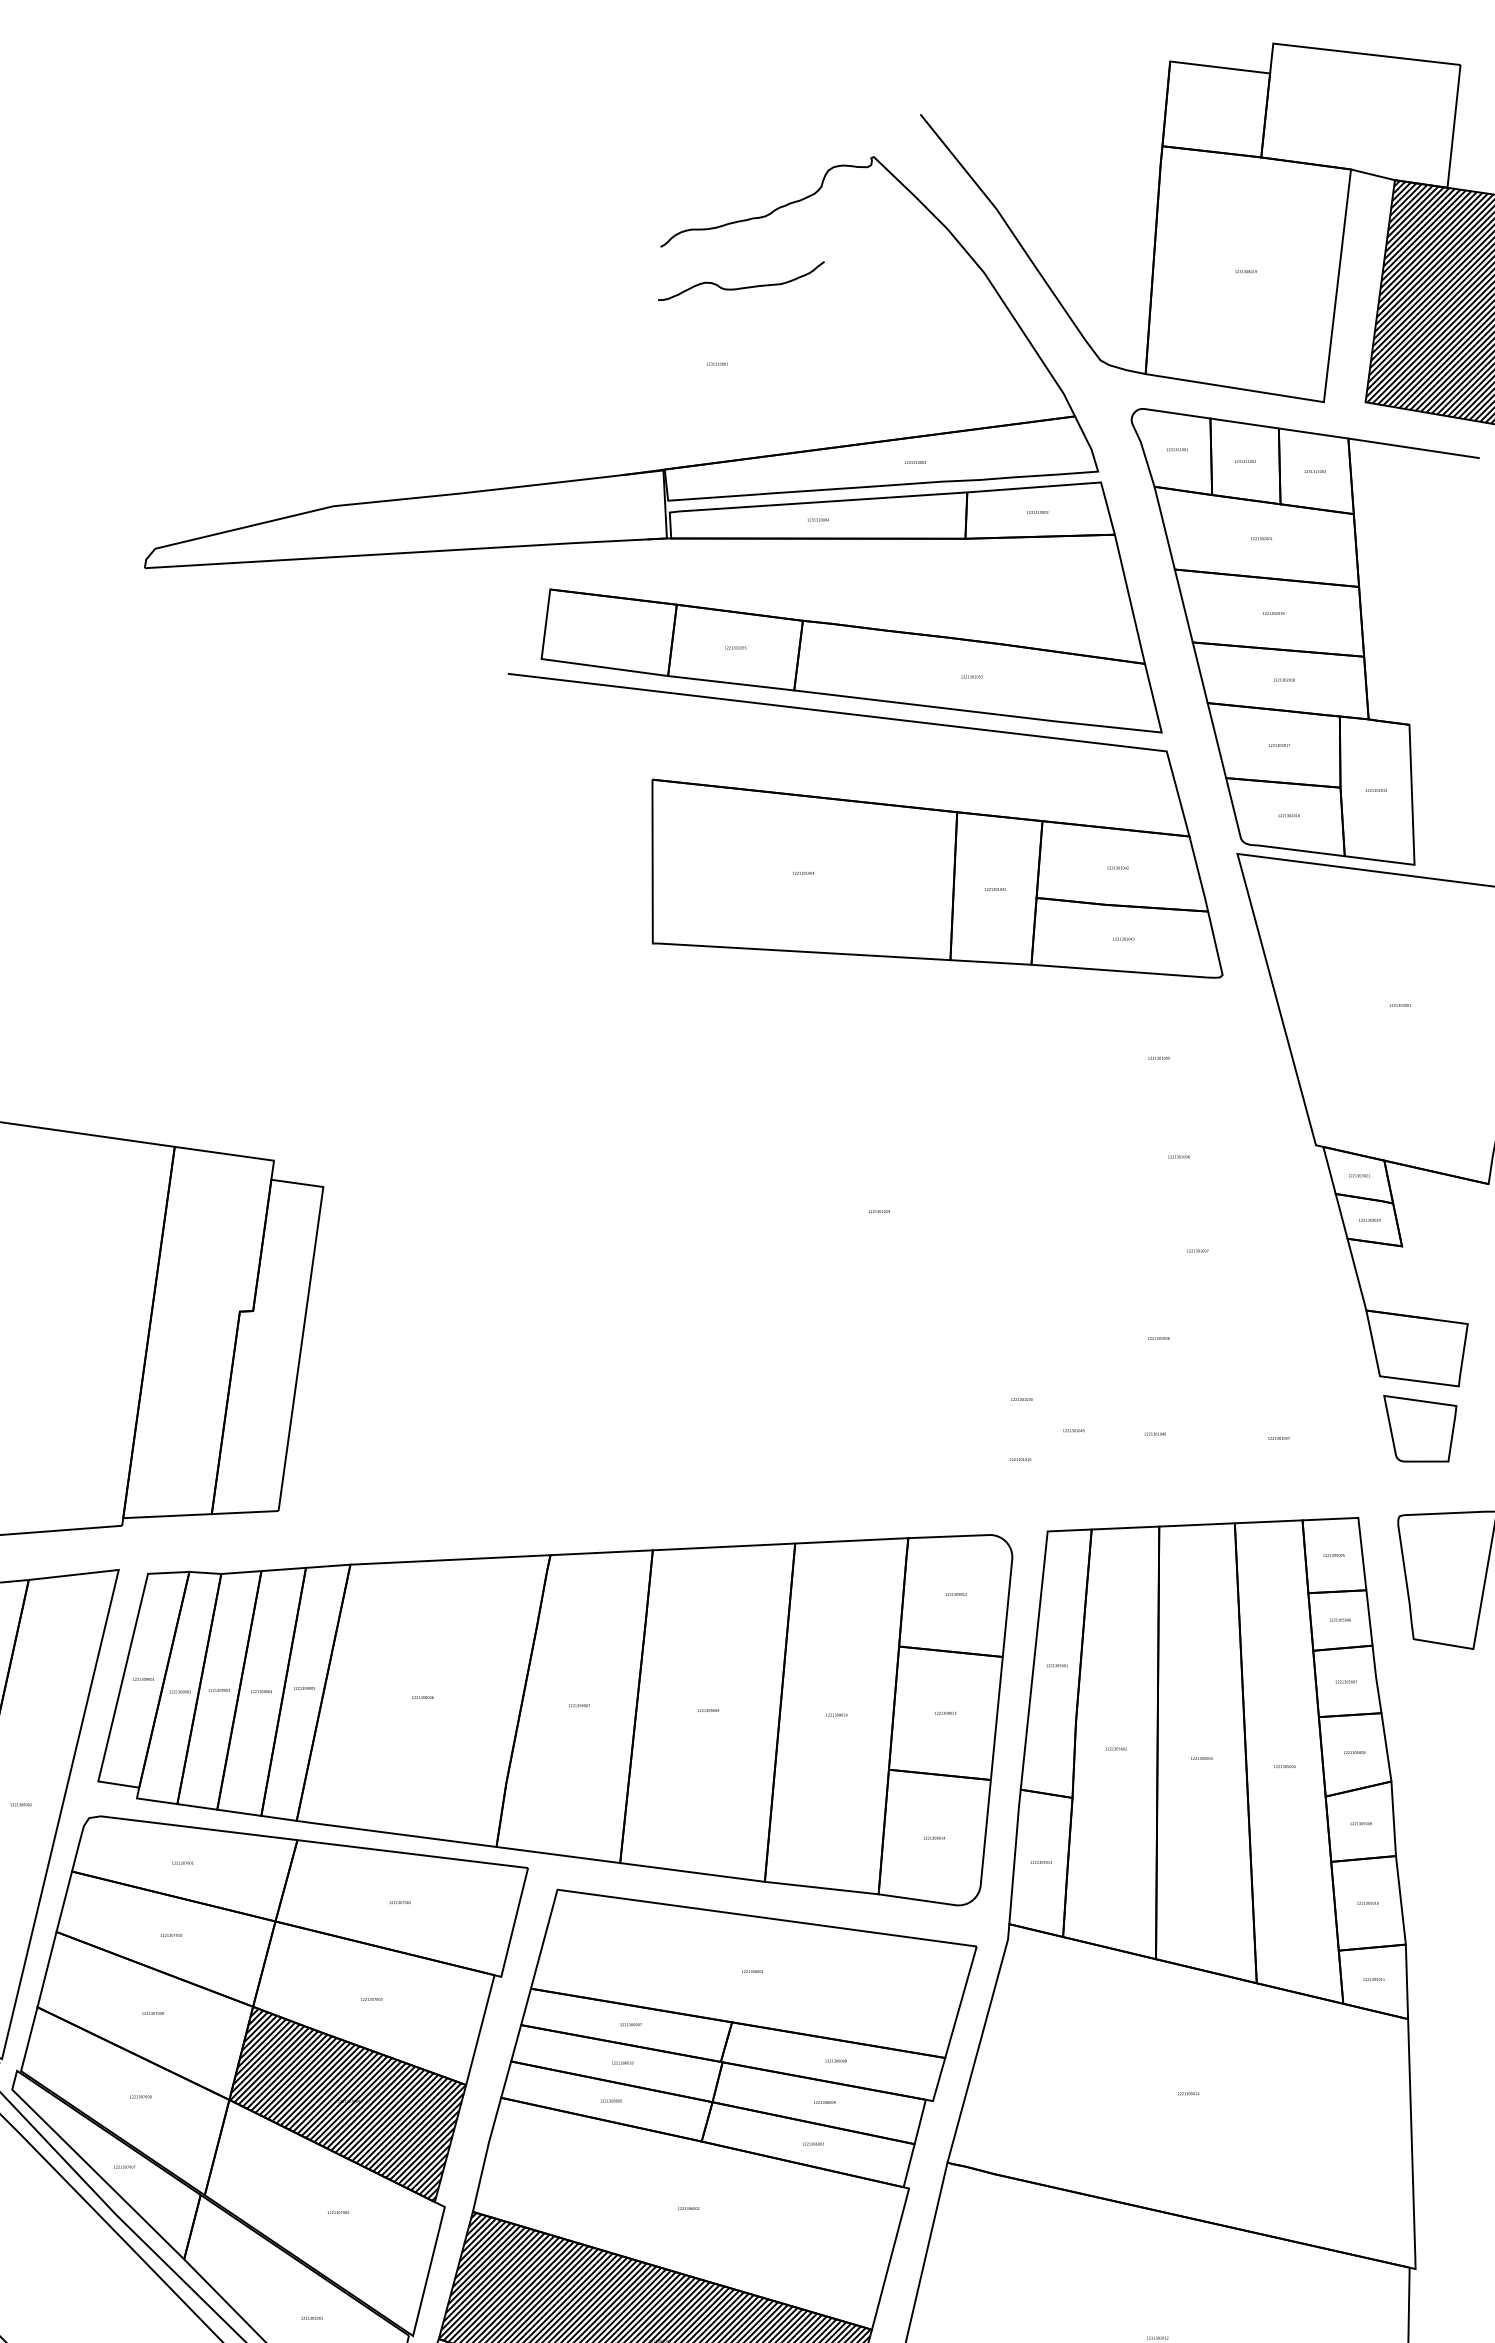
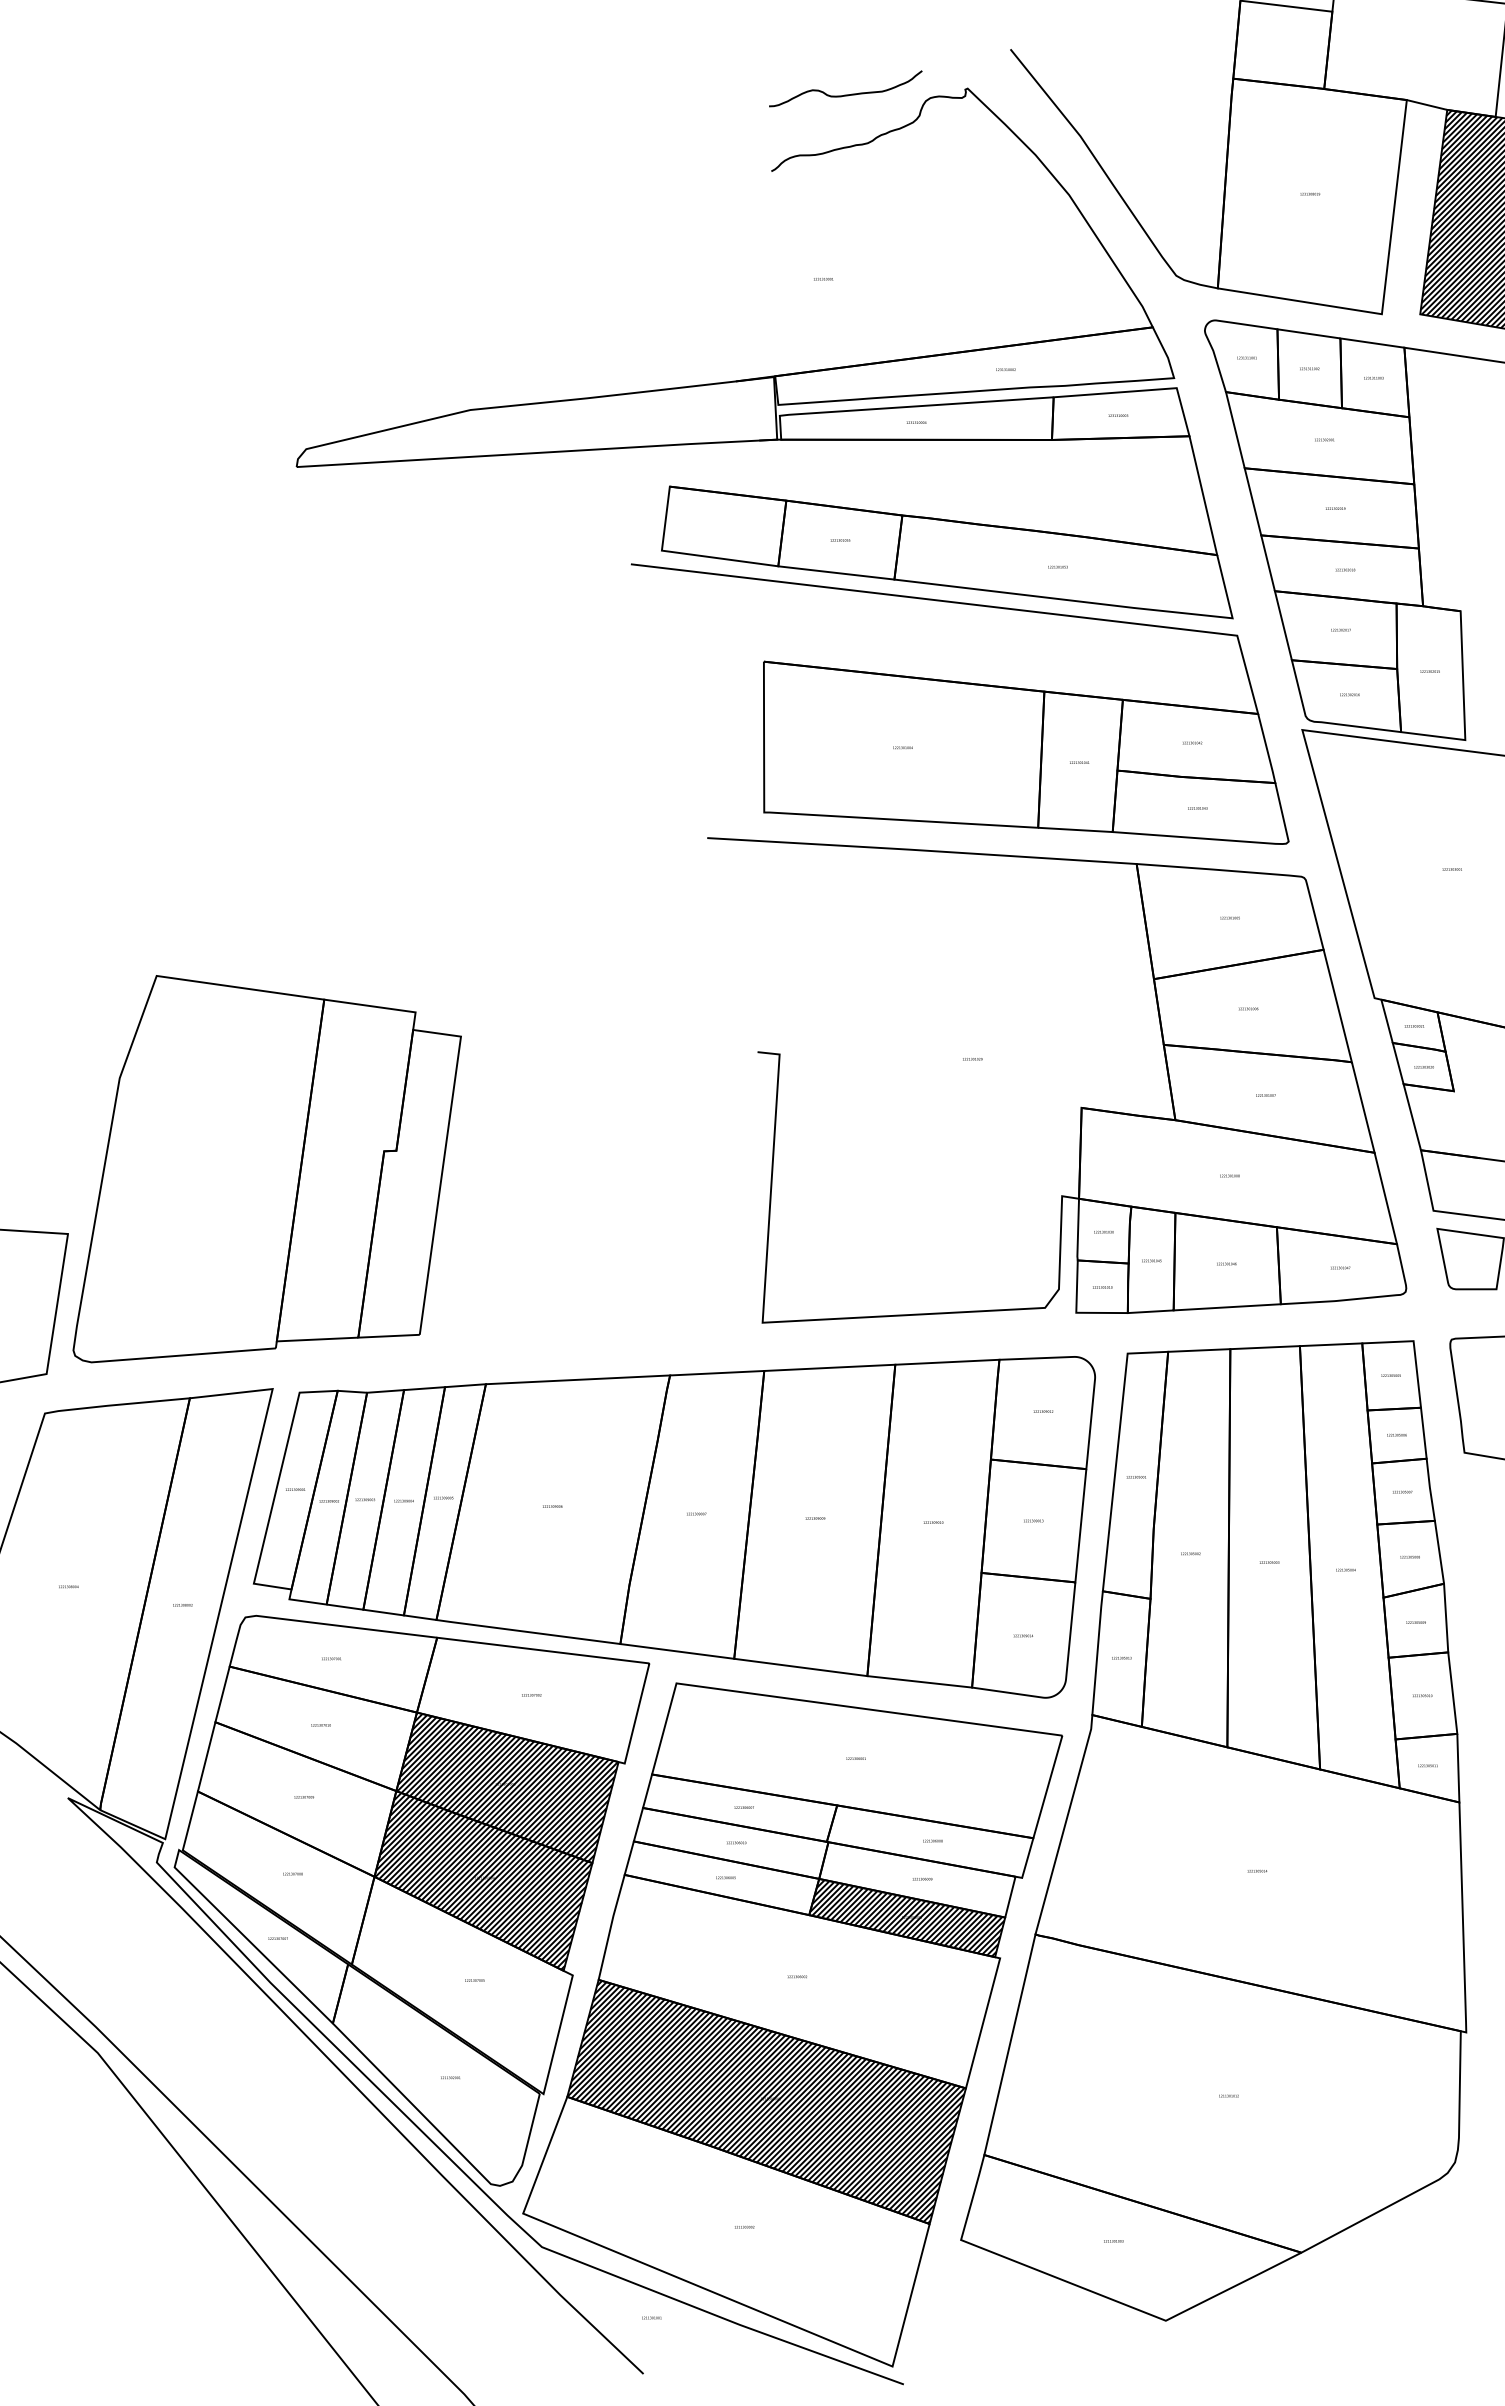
curve: (741, 287) -> (845, 94), moved
part: (997, 1262) -> (1081, 1106), added
hatch: (373, 2002) -> (507, 1787), added
hatch: (808, 2144) -> (907, 1917), added

